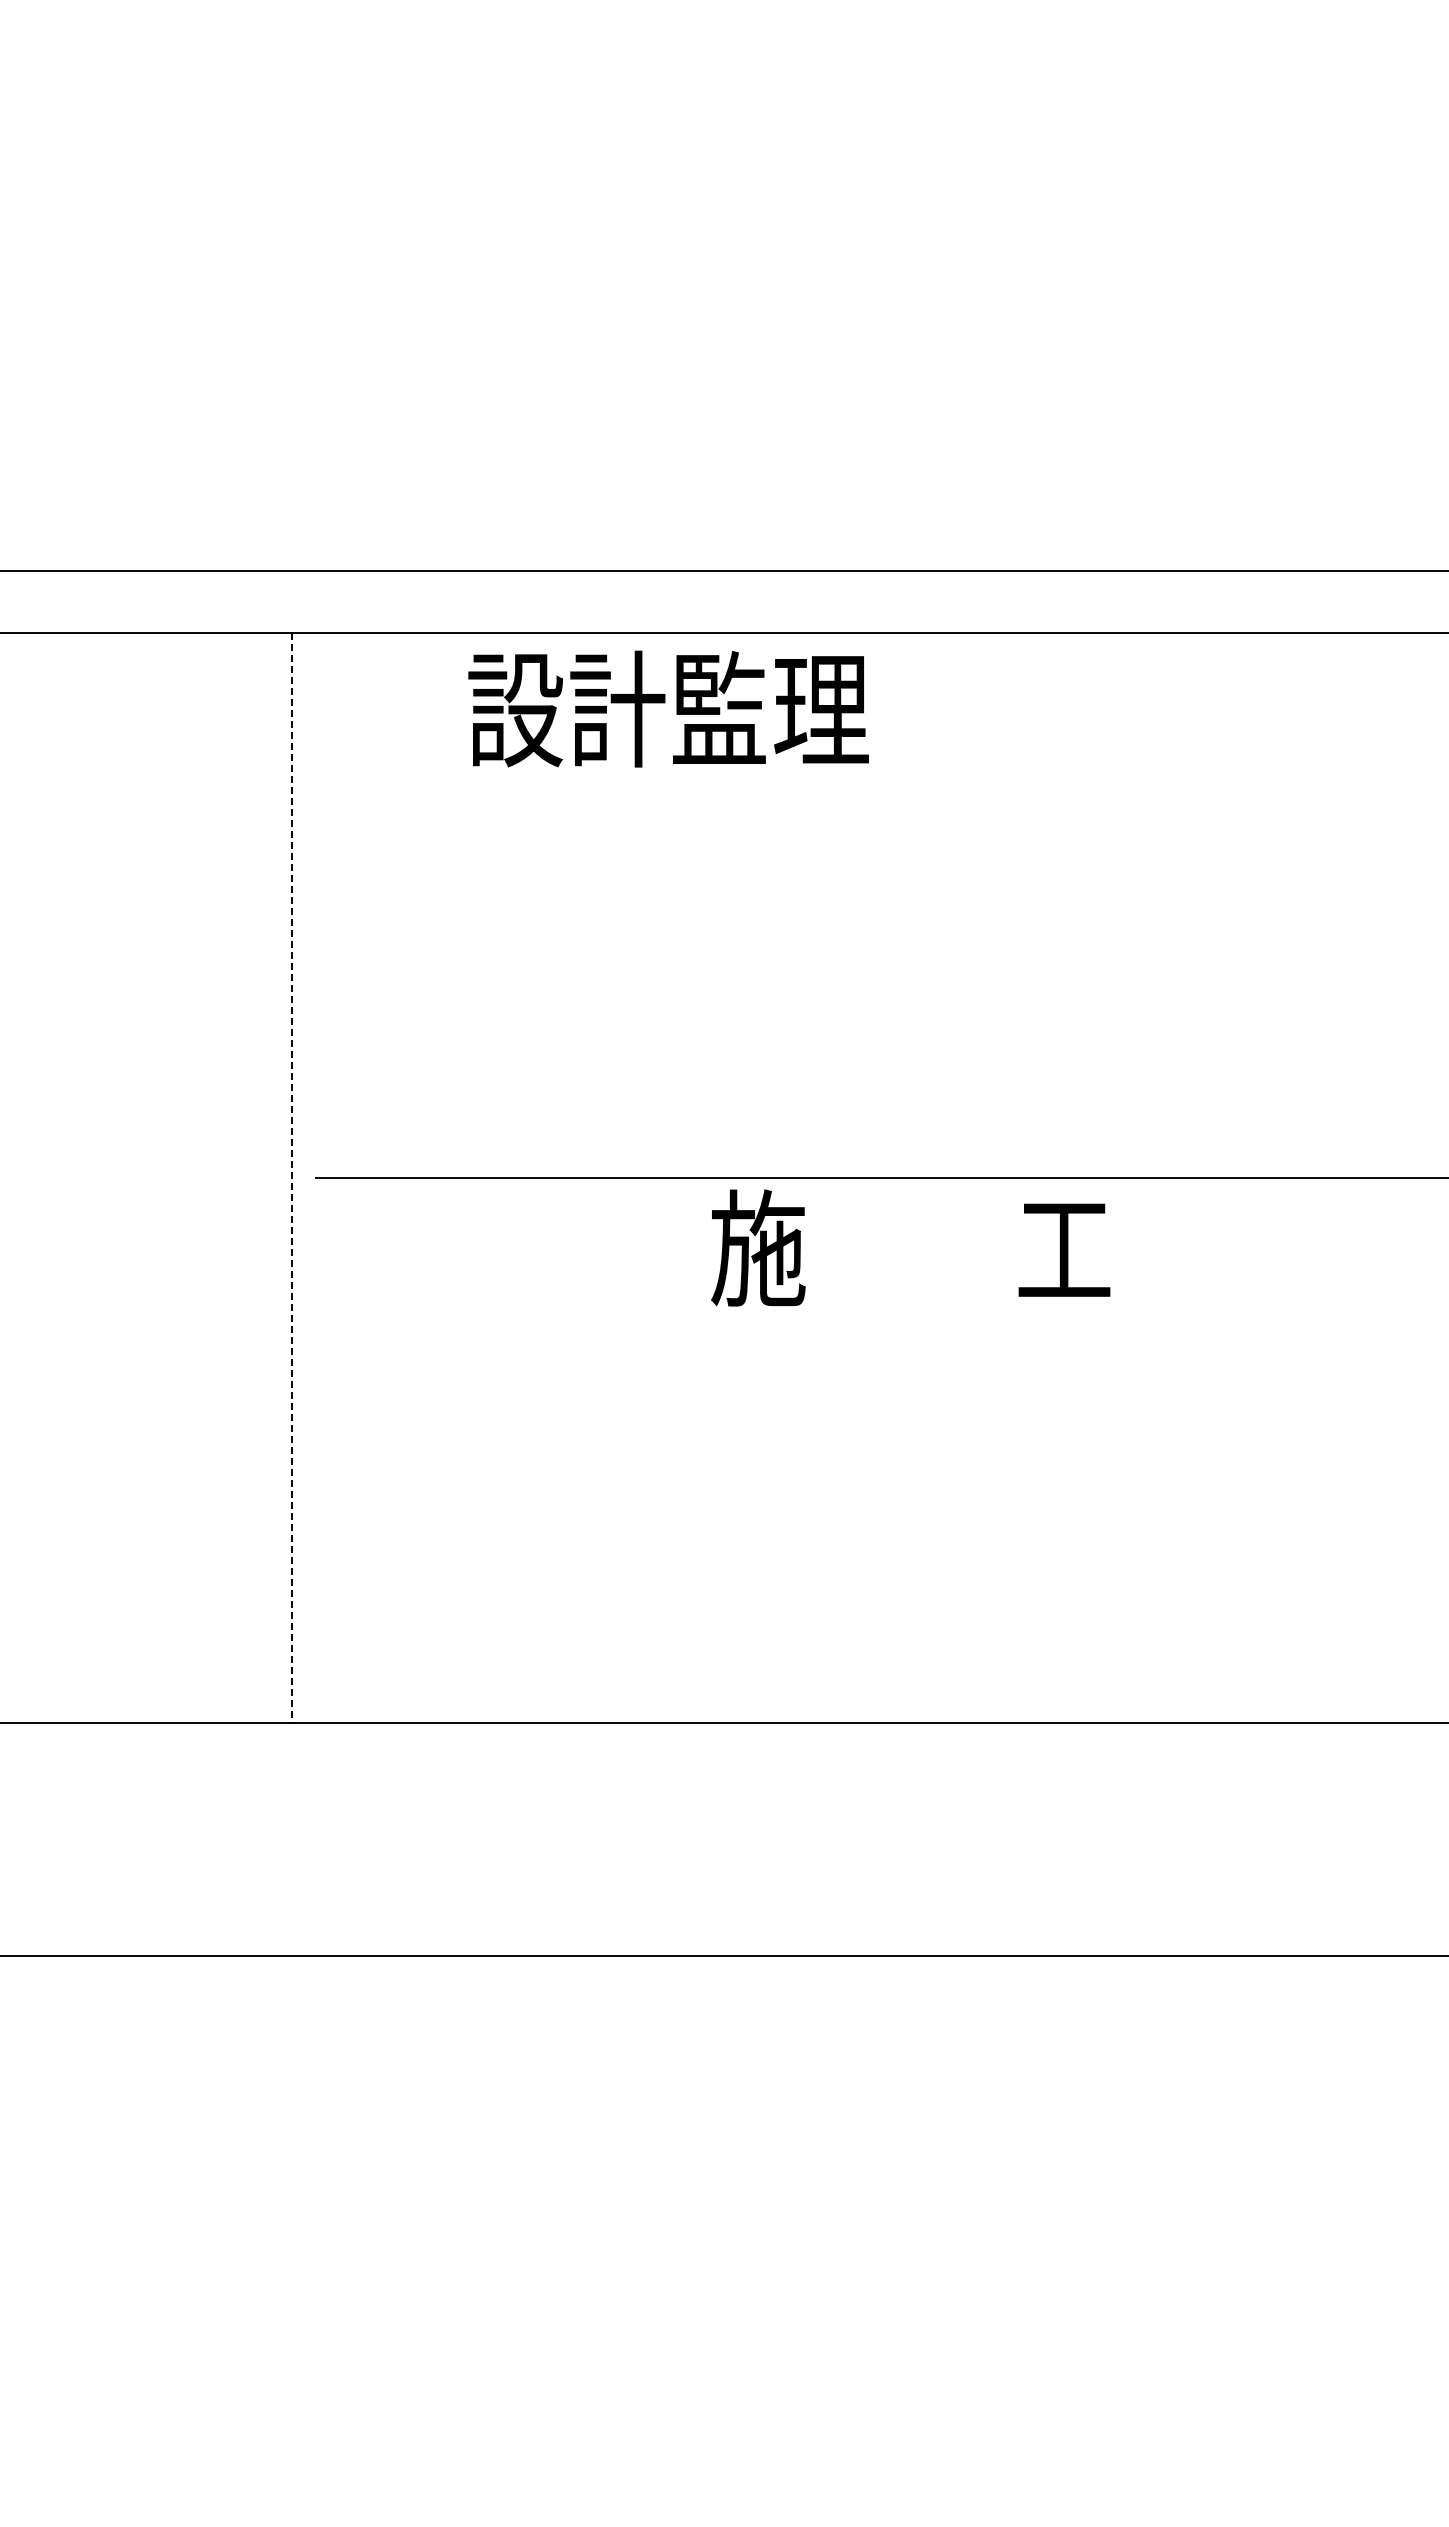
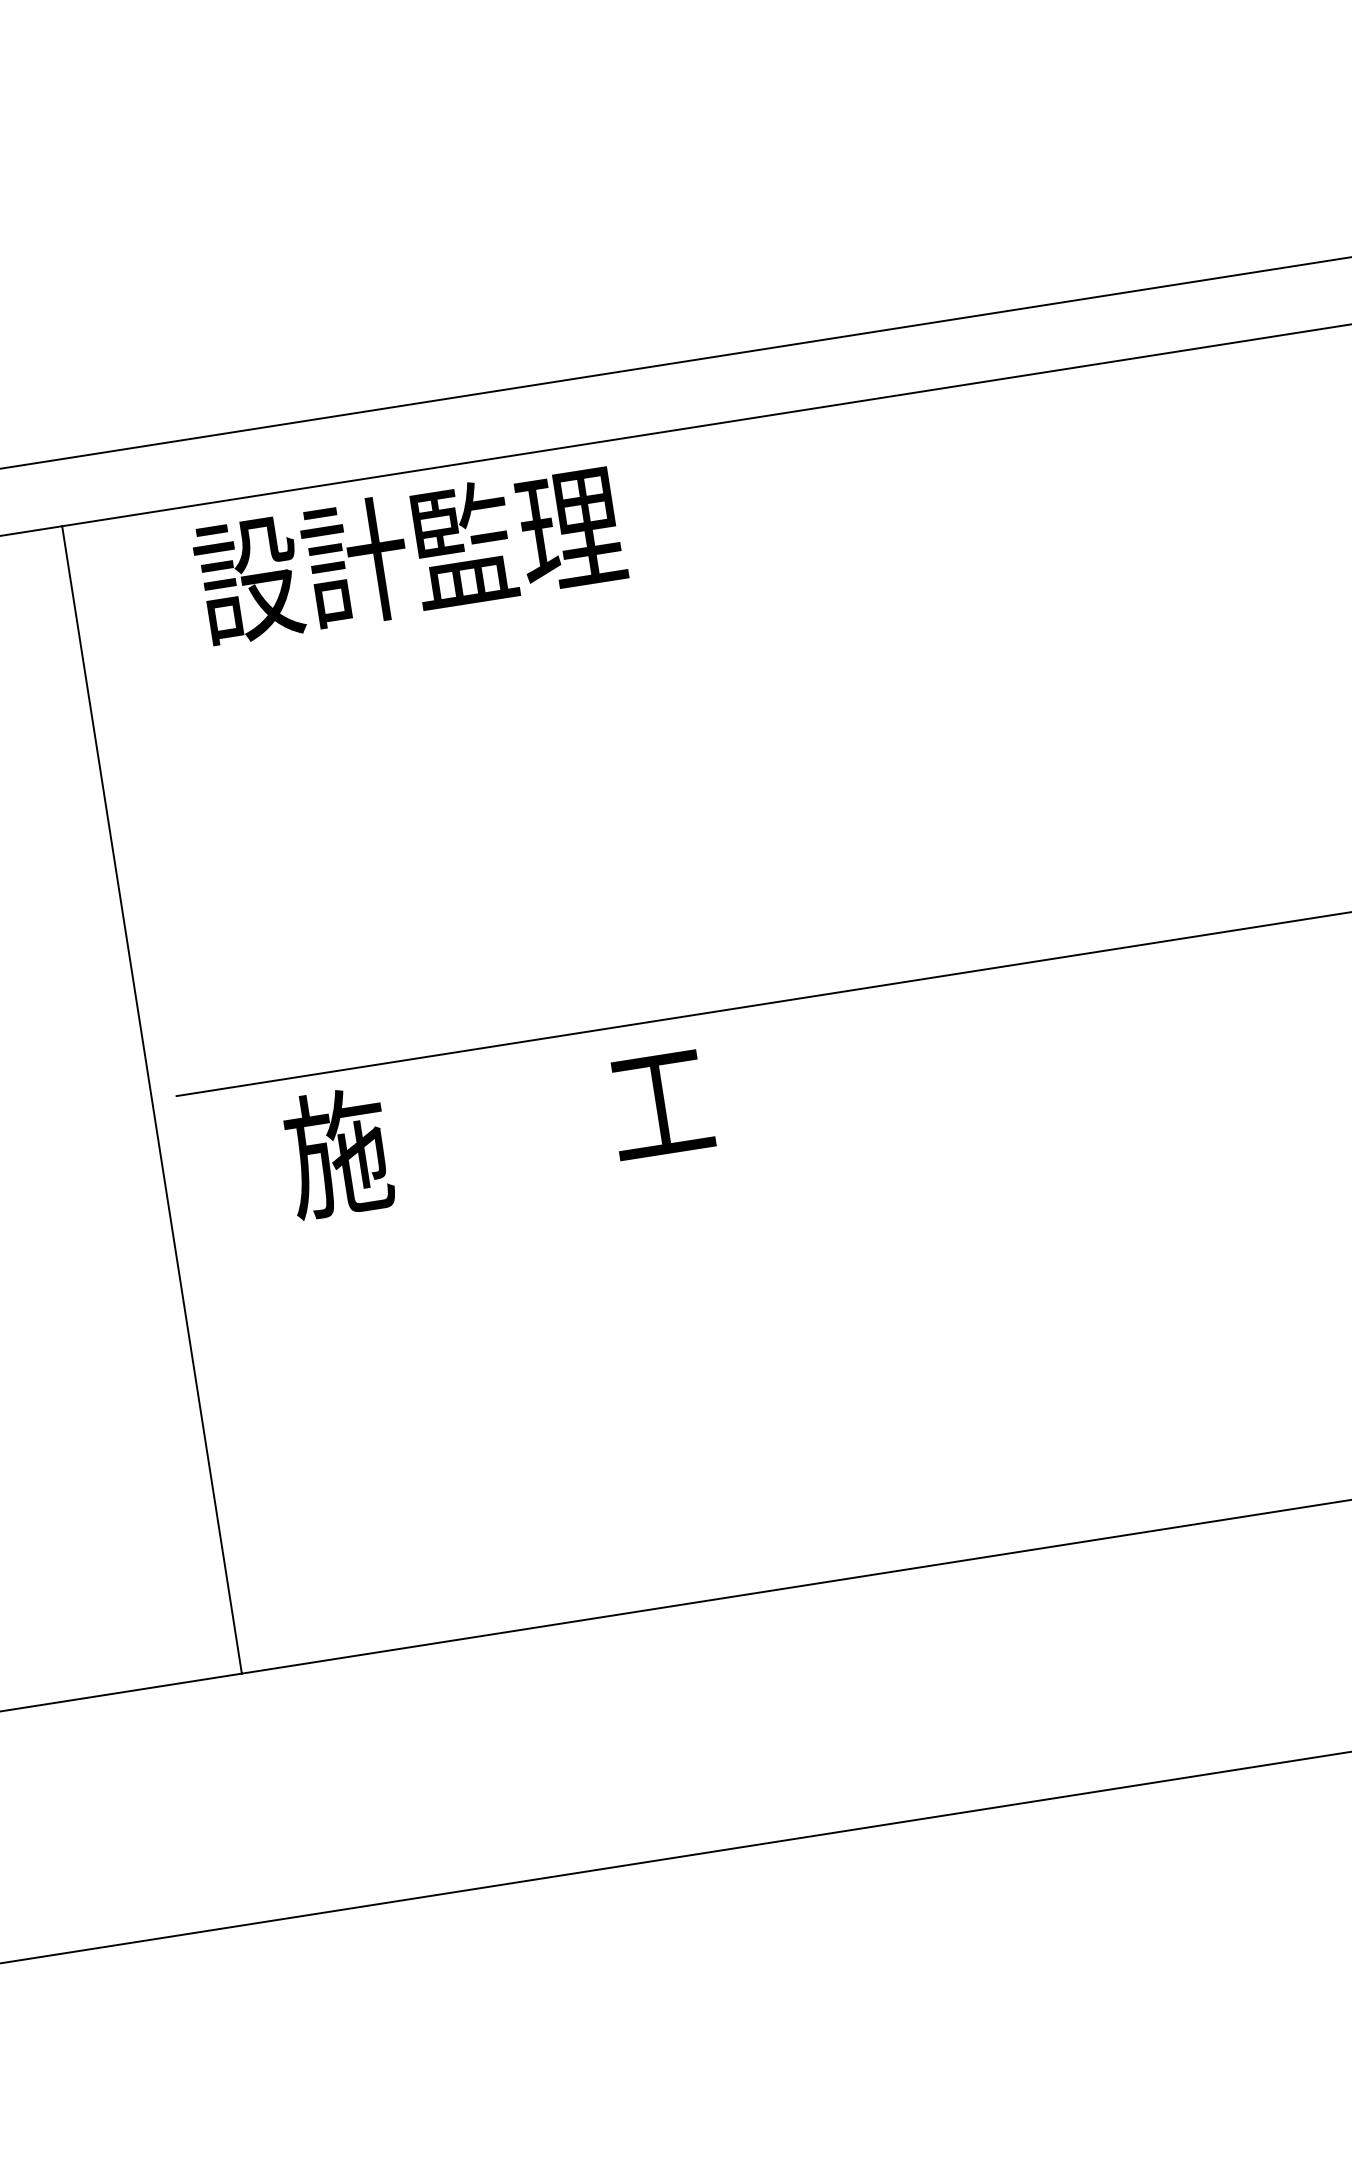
text: (668, 708) -> (409, 553), moved
line: (292, 1178) -> (152, 1100), dashed -> solid
text: (910, 1247) -> (498, 1127), moved

